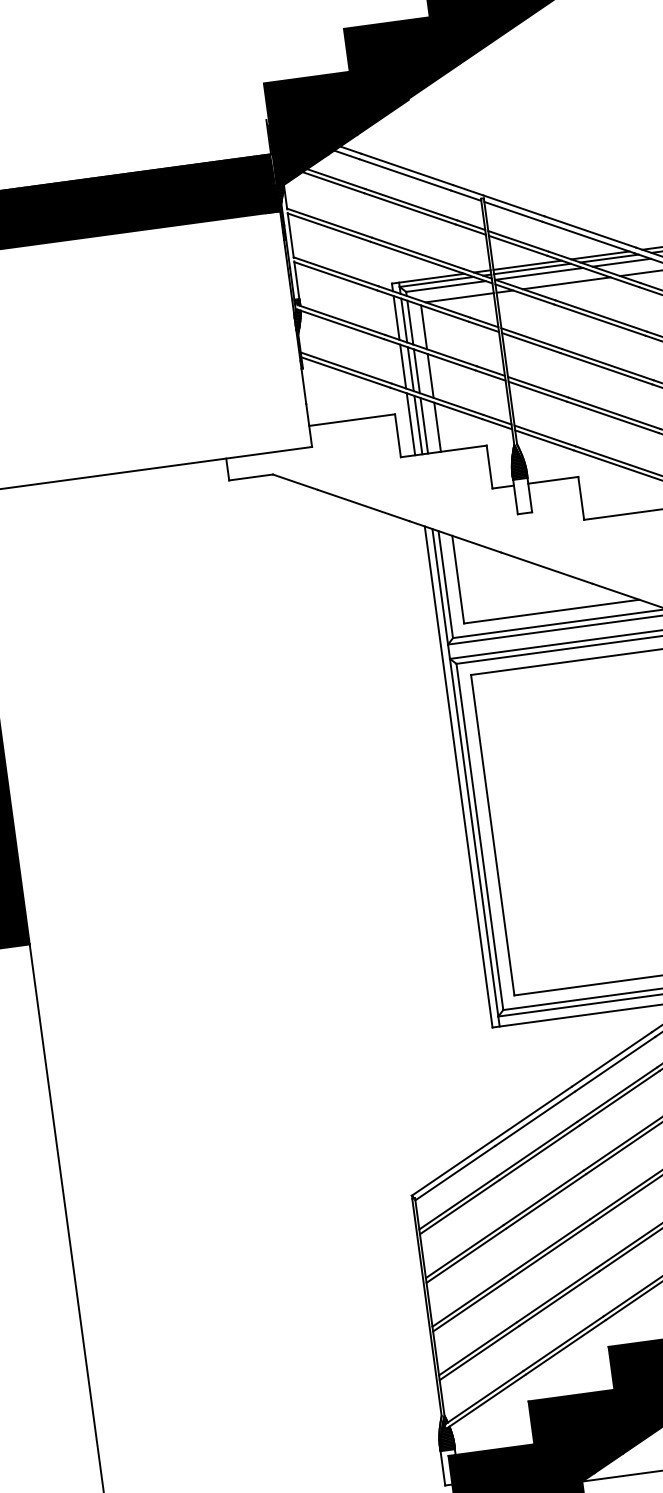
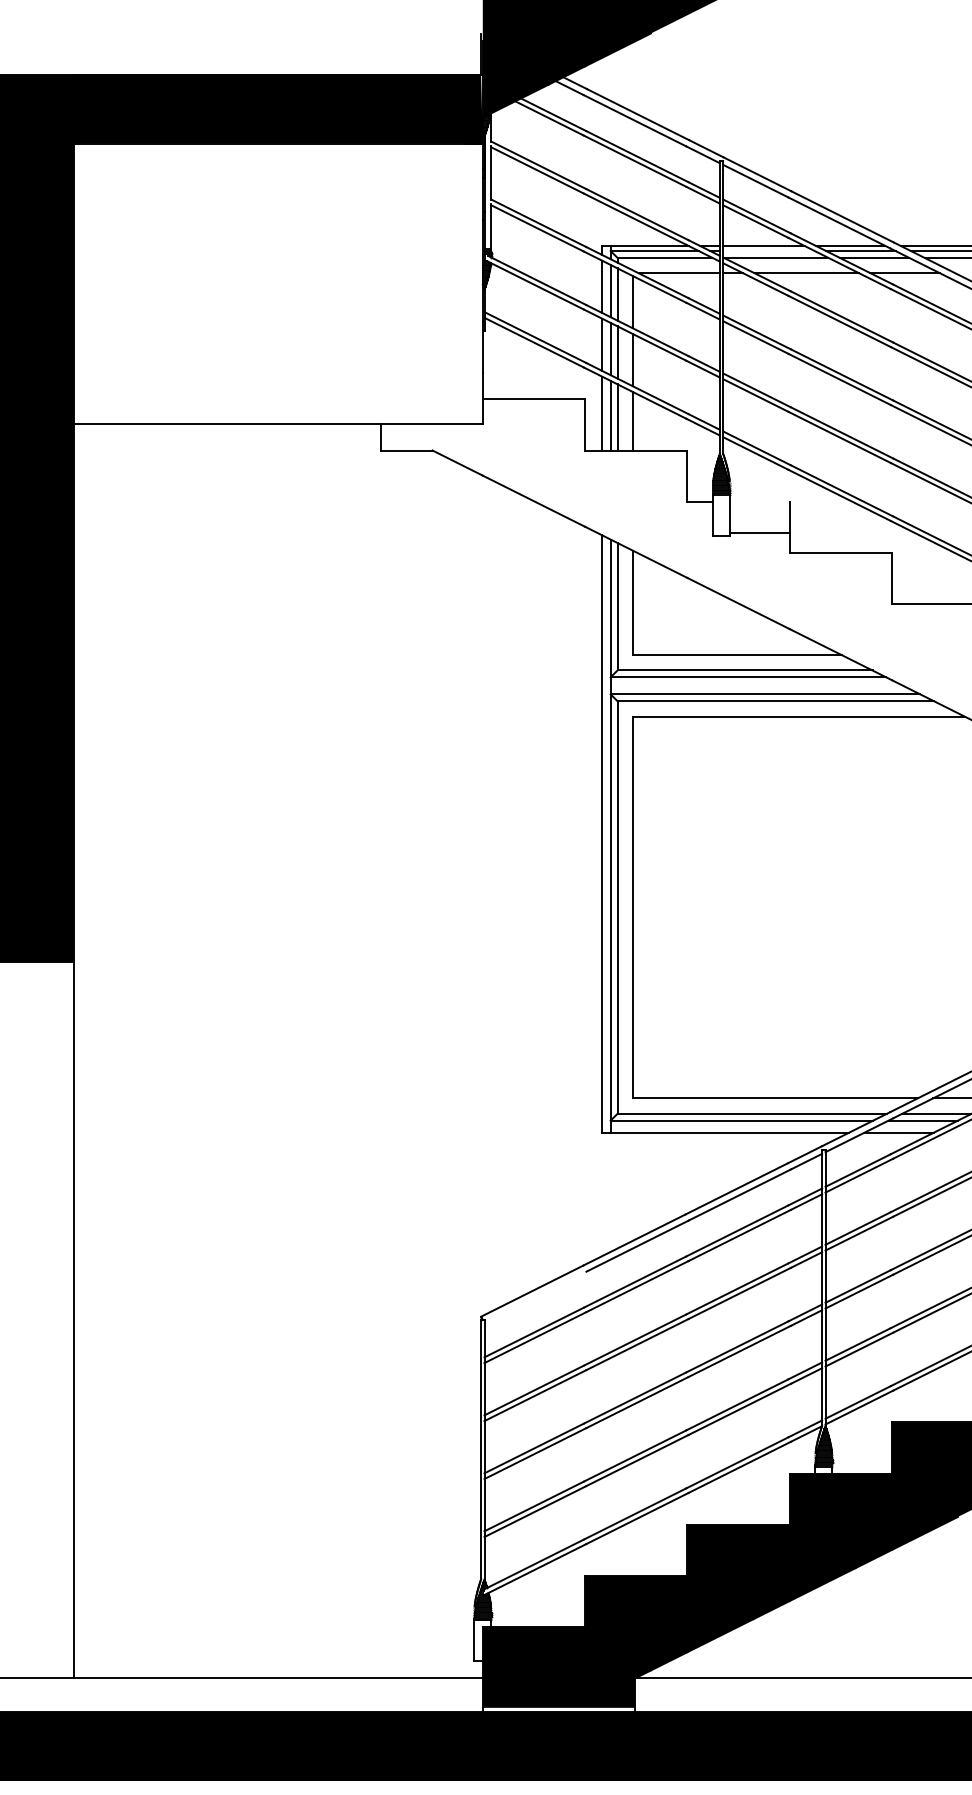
line: (532, 269) -> (768, 251), removed
line: (552, 480) -> (759, 532), moved
line: (455, 1172) -> (535, 1296), removed

